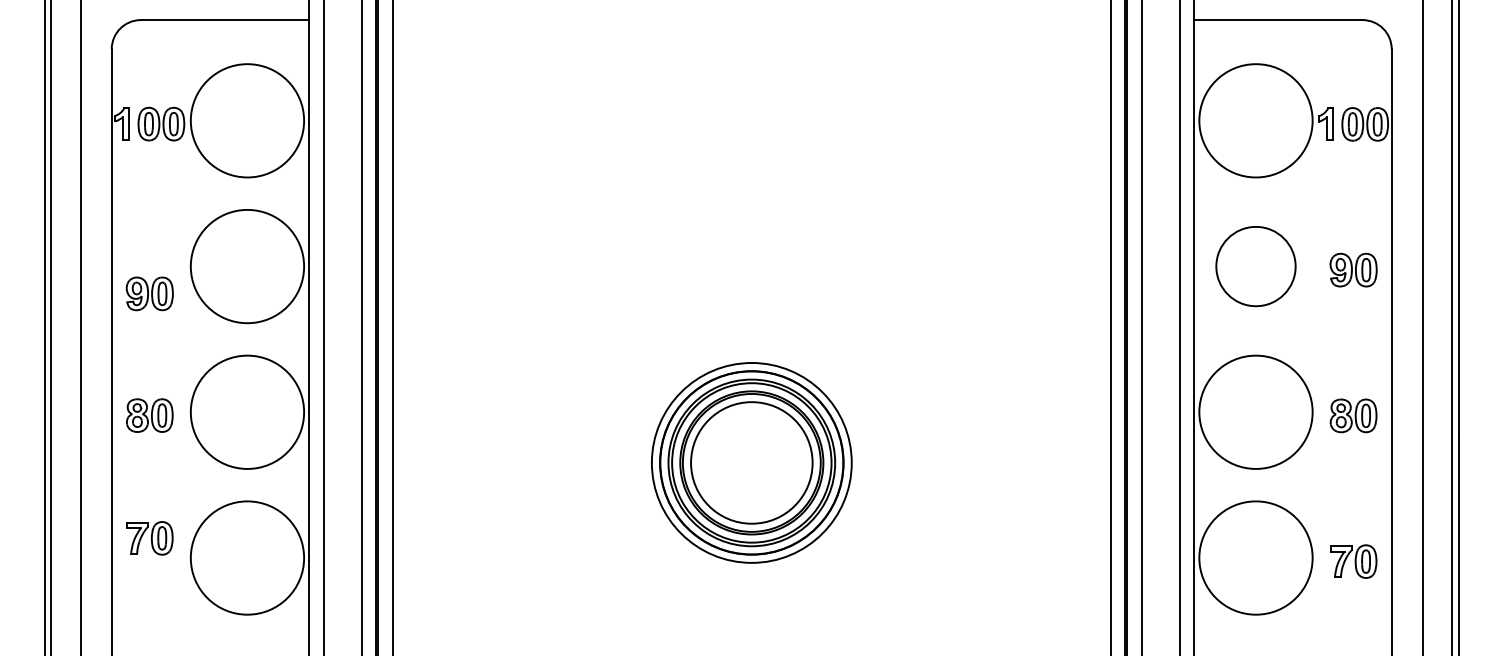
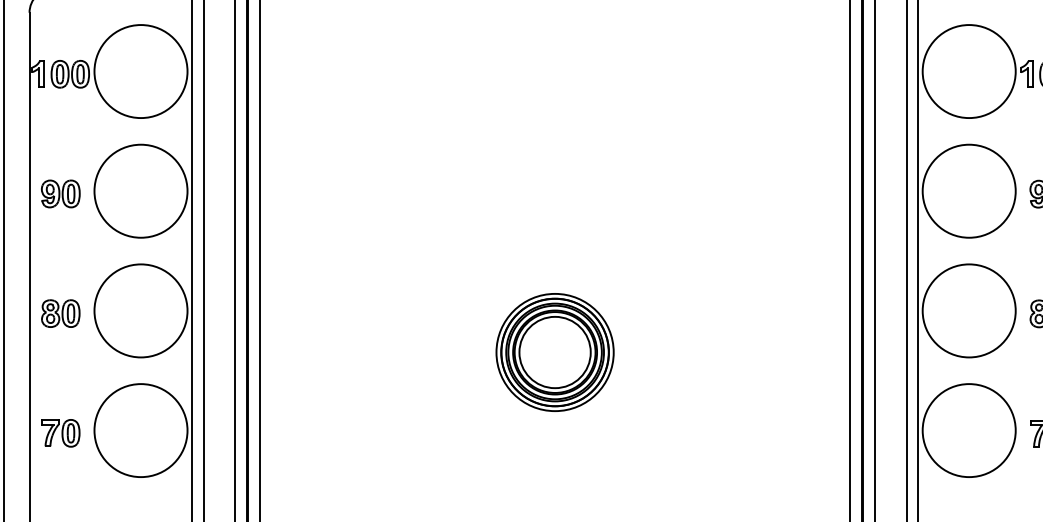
circle: (1255, 266) -> (968, 191), size x1.43
part: (149, 293) -> (60, 193), moved
part: (751, 462) -> (554, 352), size x0.71
part: (149, 538) -> (60, 433), moved

